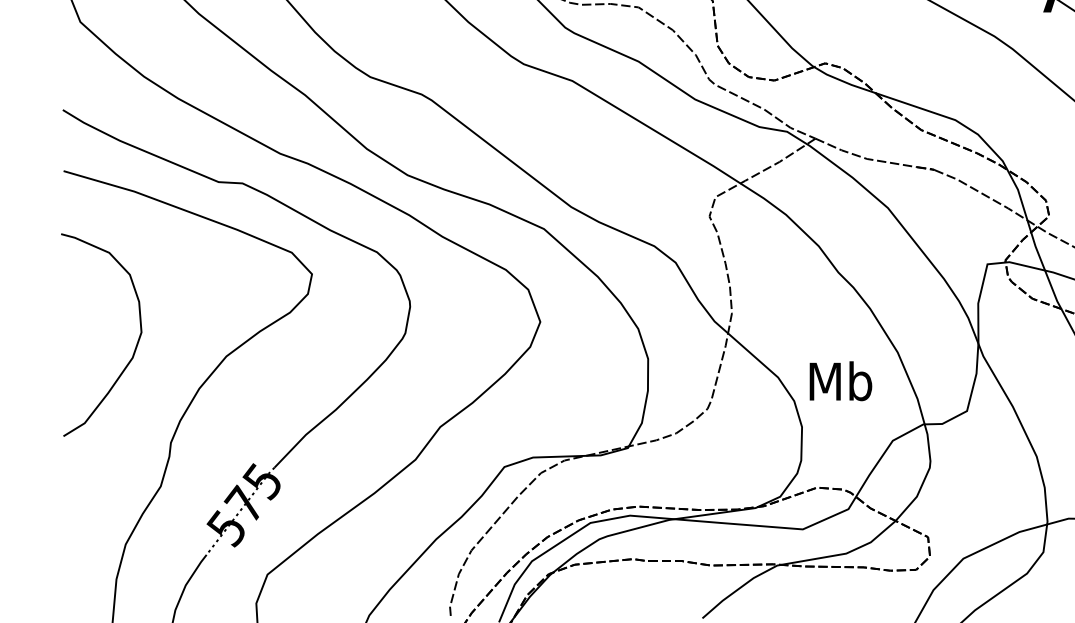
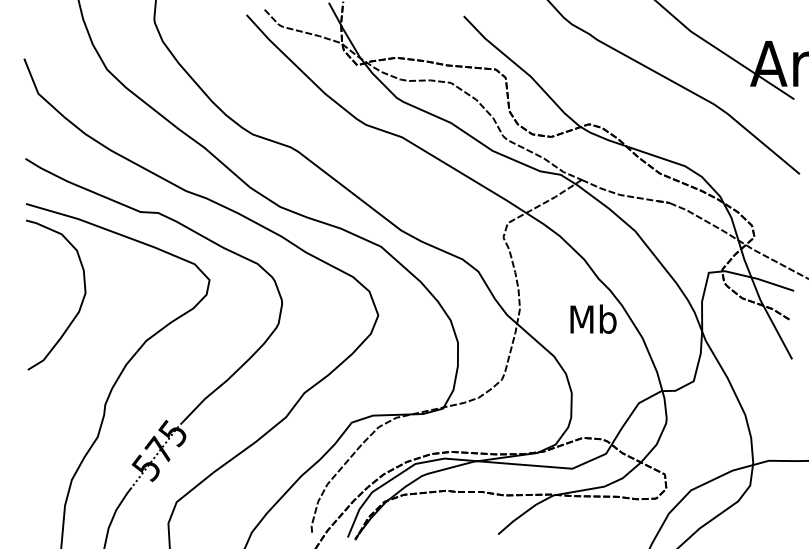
curve: (136, 343) -> (81, 301), moved
text: (840, 380) -> (593, 318), moved

